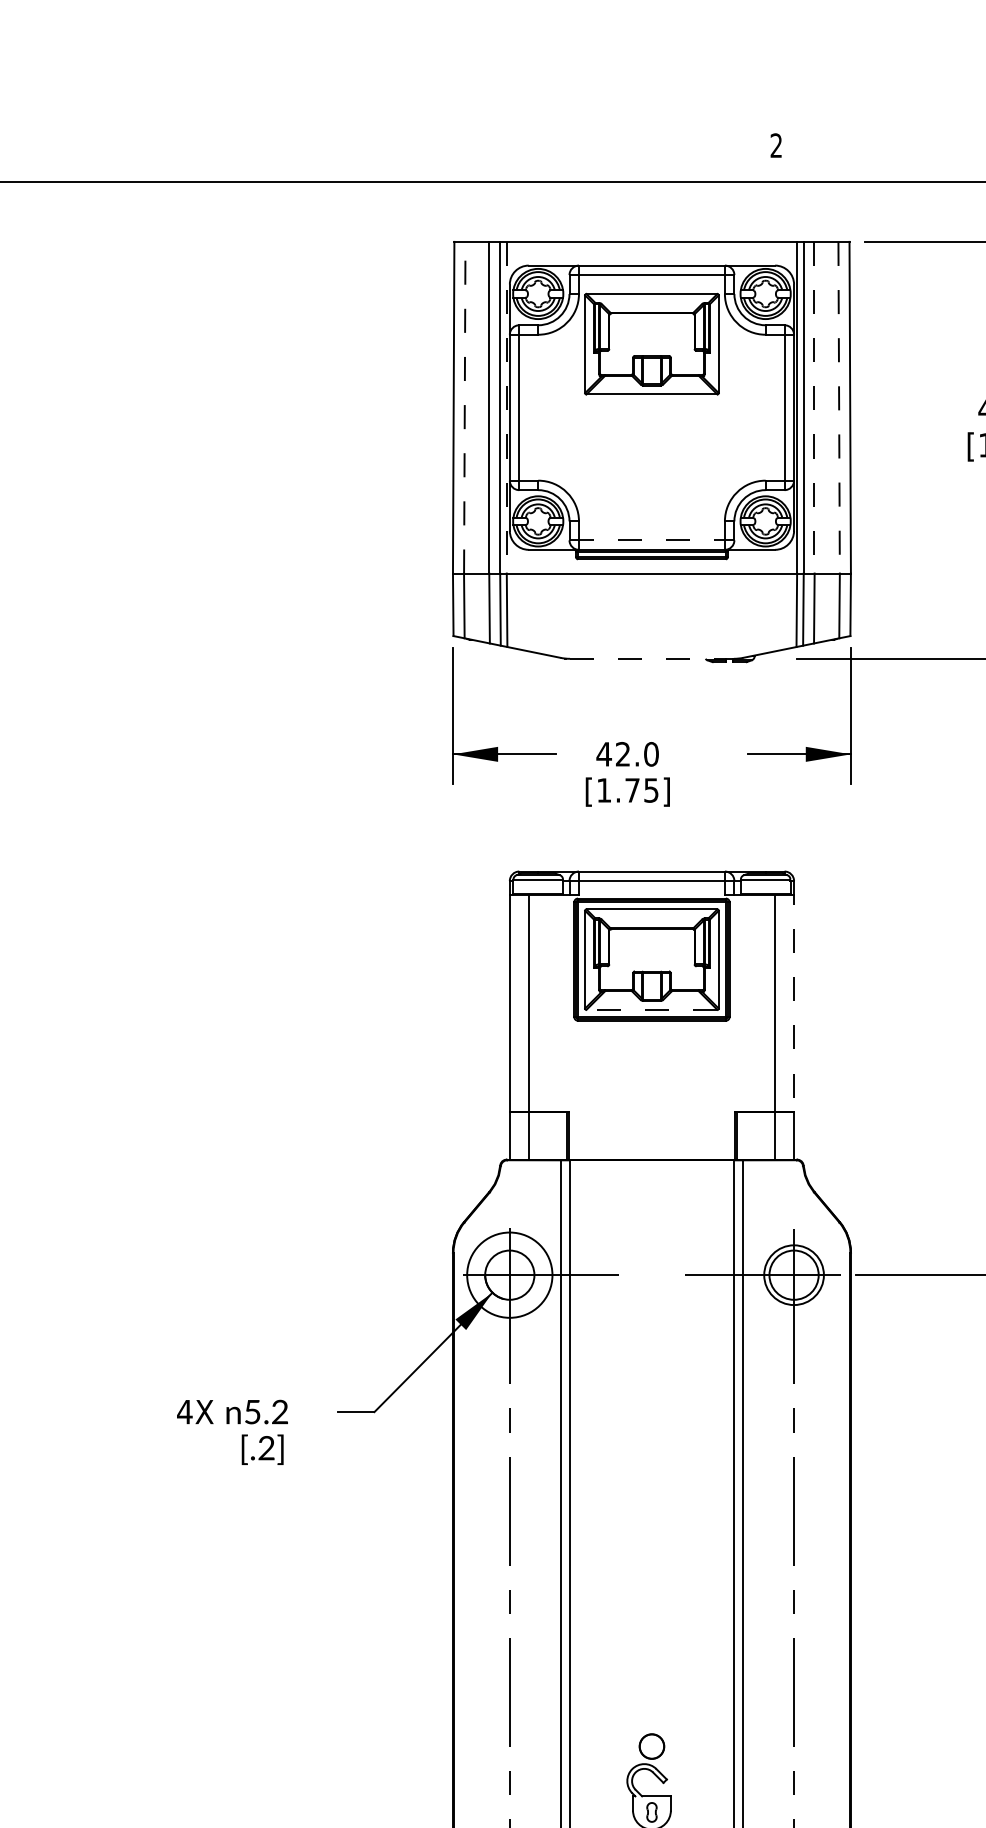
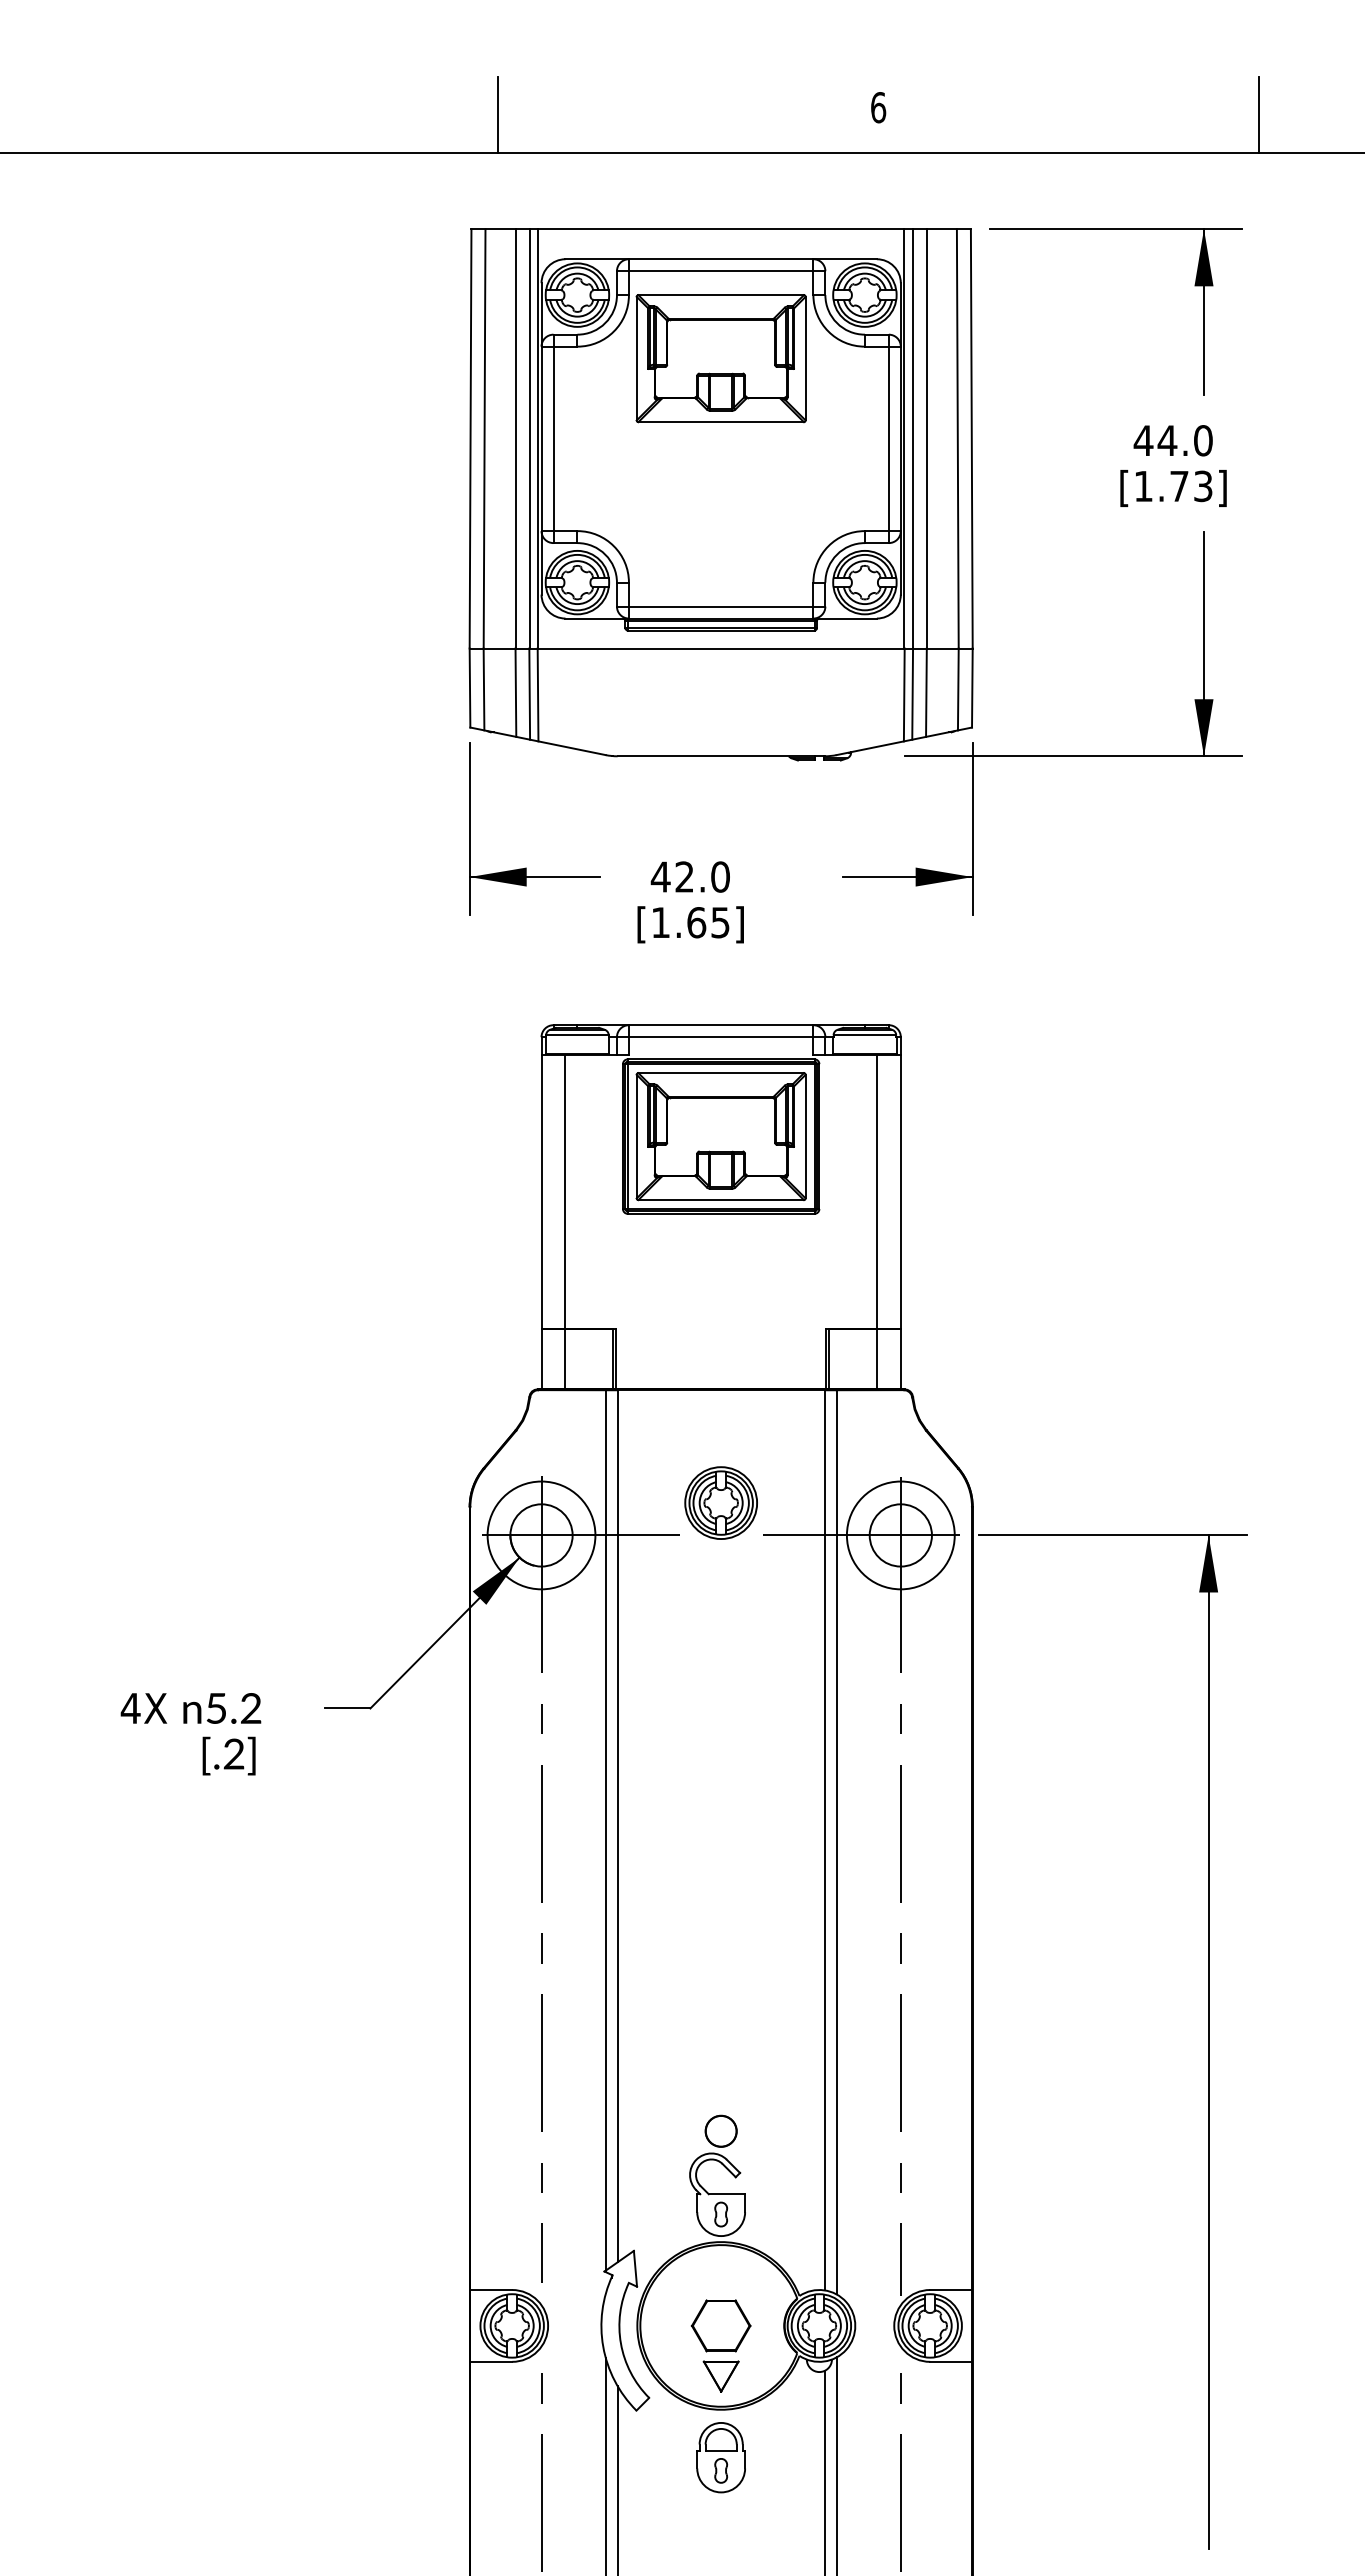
text: (776, 145) -> (878, 107), 2 -> 6
line: (475, 151) -> (498, 115), added
line: (464, 407) -> (484, 438), dashed -> solid
line: (506, 407) -> (537, 438), dashed -> solid
line: (814, 407) -> (926, 438), dashed -> solid
line: (838, 407) -> (957, 438), dashed -> solid
line: (652, 540) -> (721, 606), dashed -> solid
line: (652, 658) -> (721, 756), dashed -> solid
text: (632, 790) -> (696, 922), [1.75] -> [1.65]
line: (793, 996) -> (900, 1183), dashed -> solid
line: (652, 1010) -> (721, 1200), dashed -> solid
part: (651, 1249) -> (720, 1502), added
circle: (793, 1275) -> (900, 1535), size x1.43

